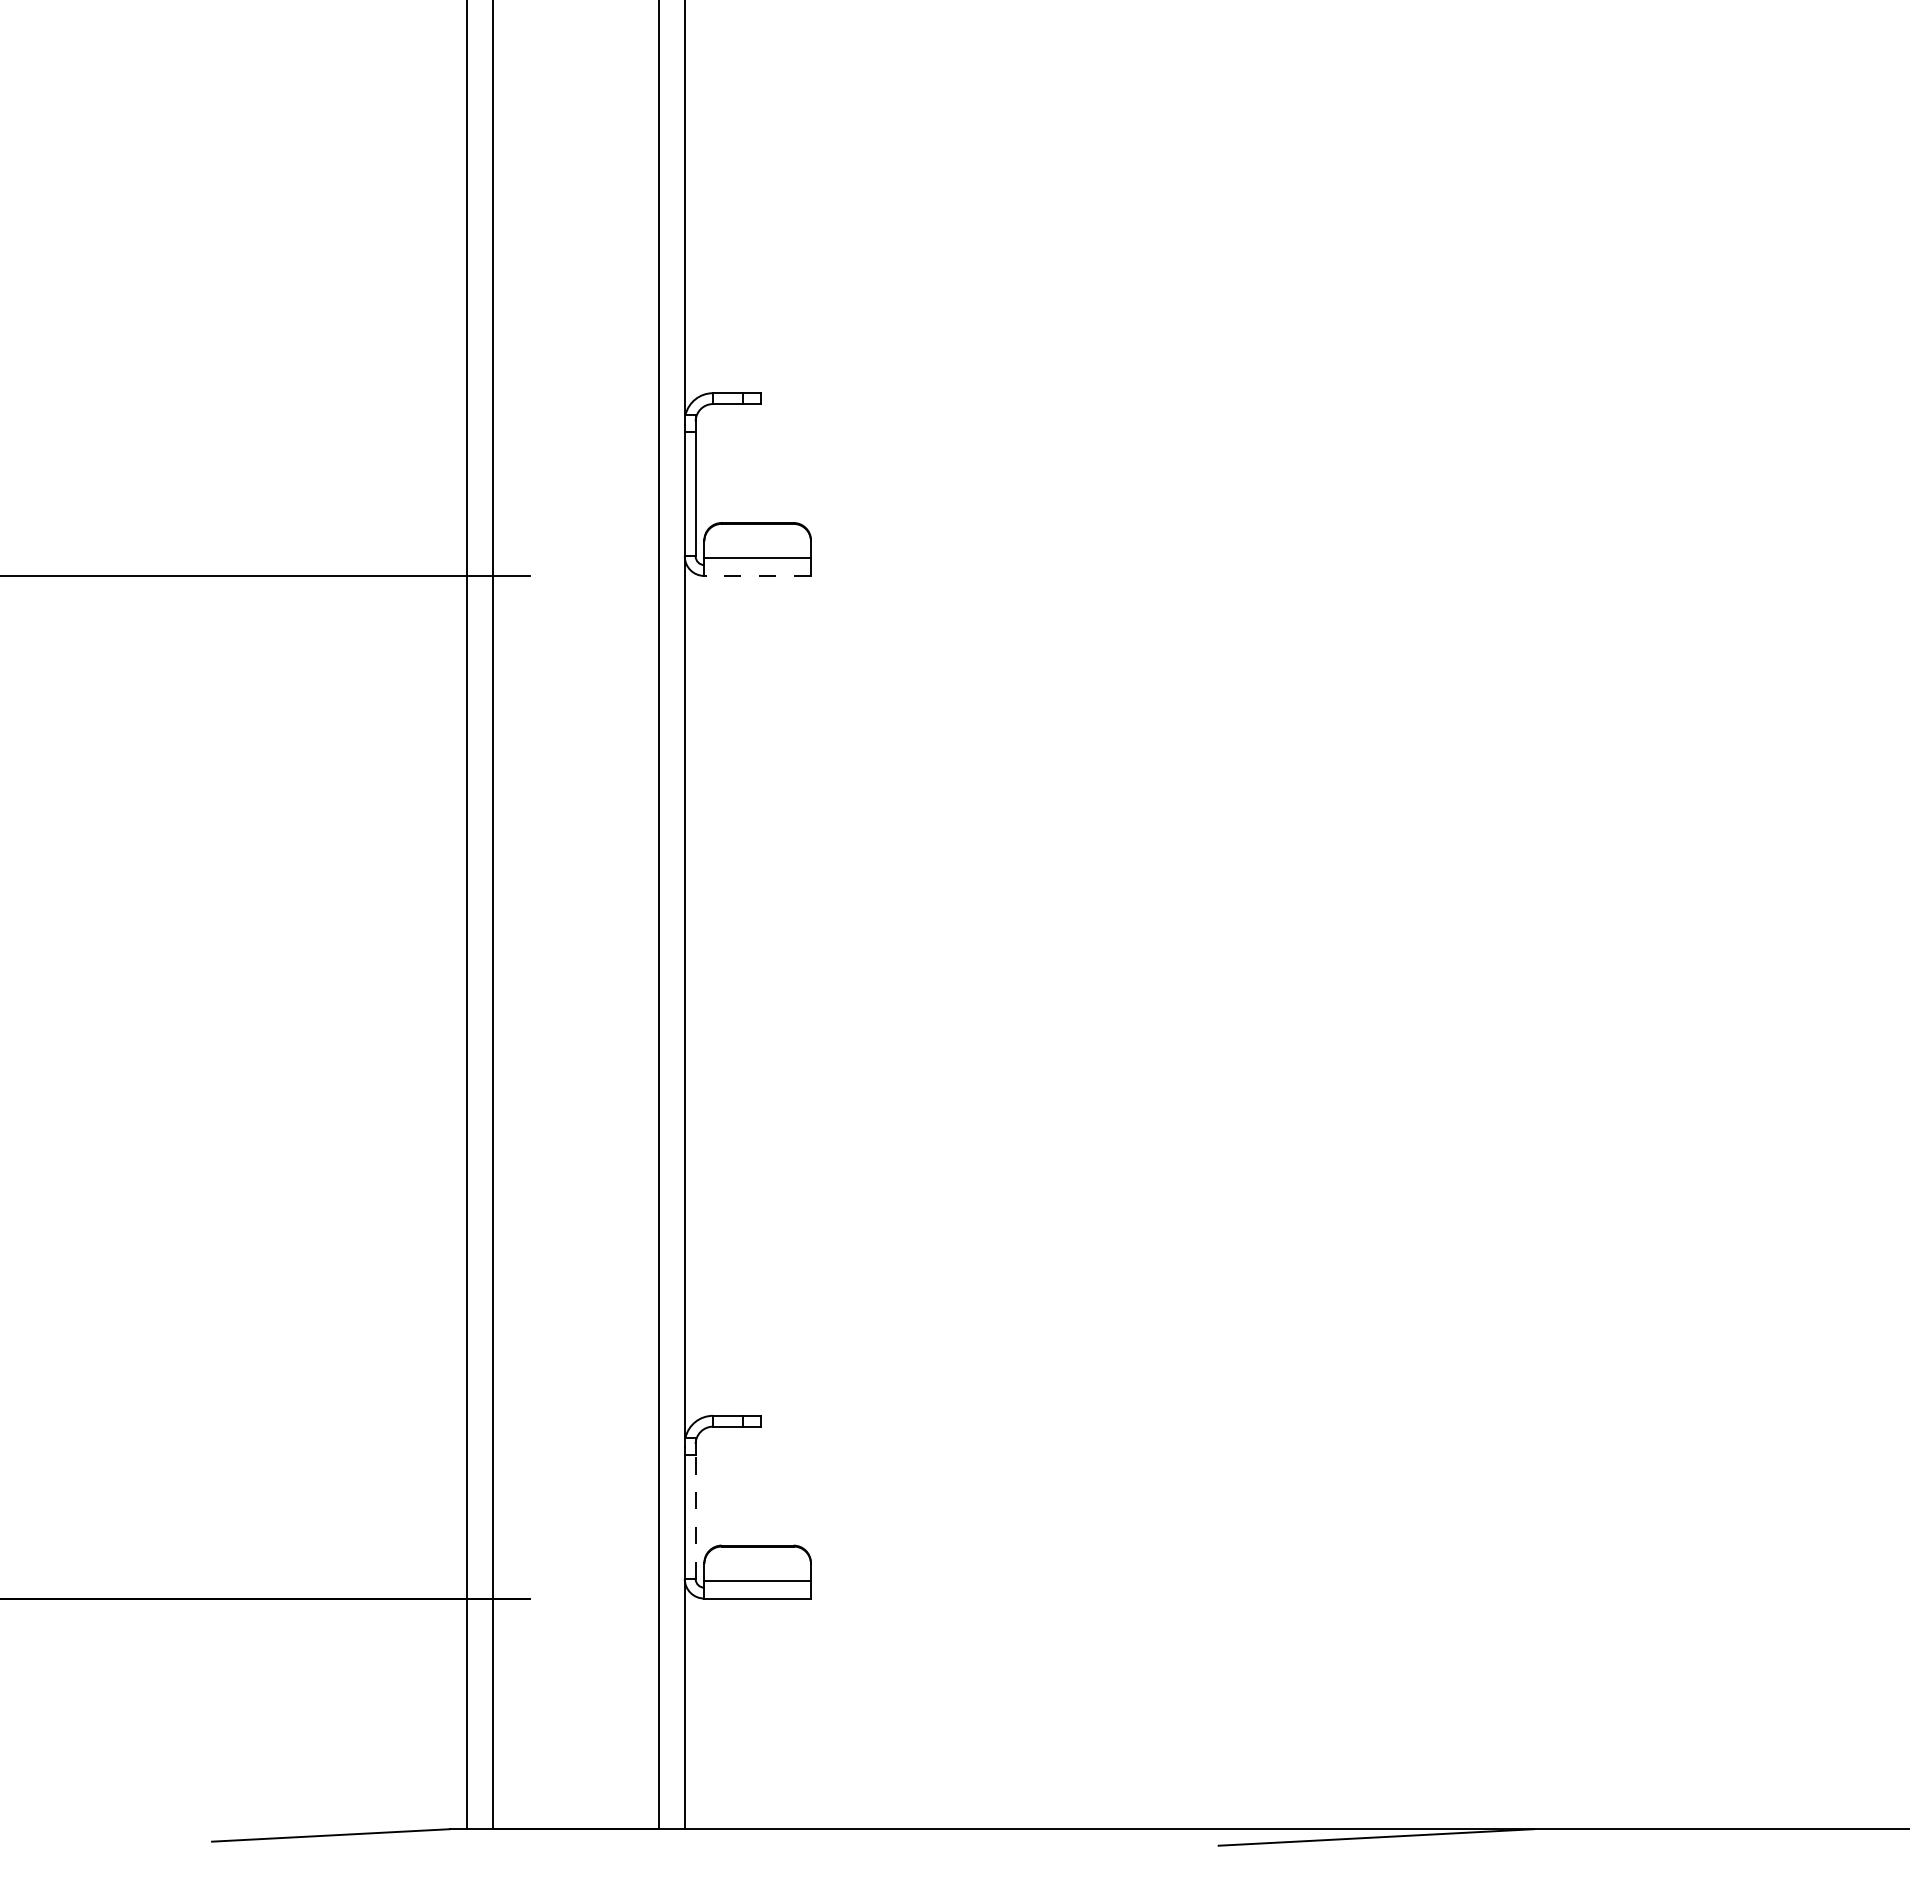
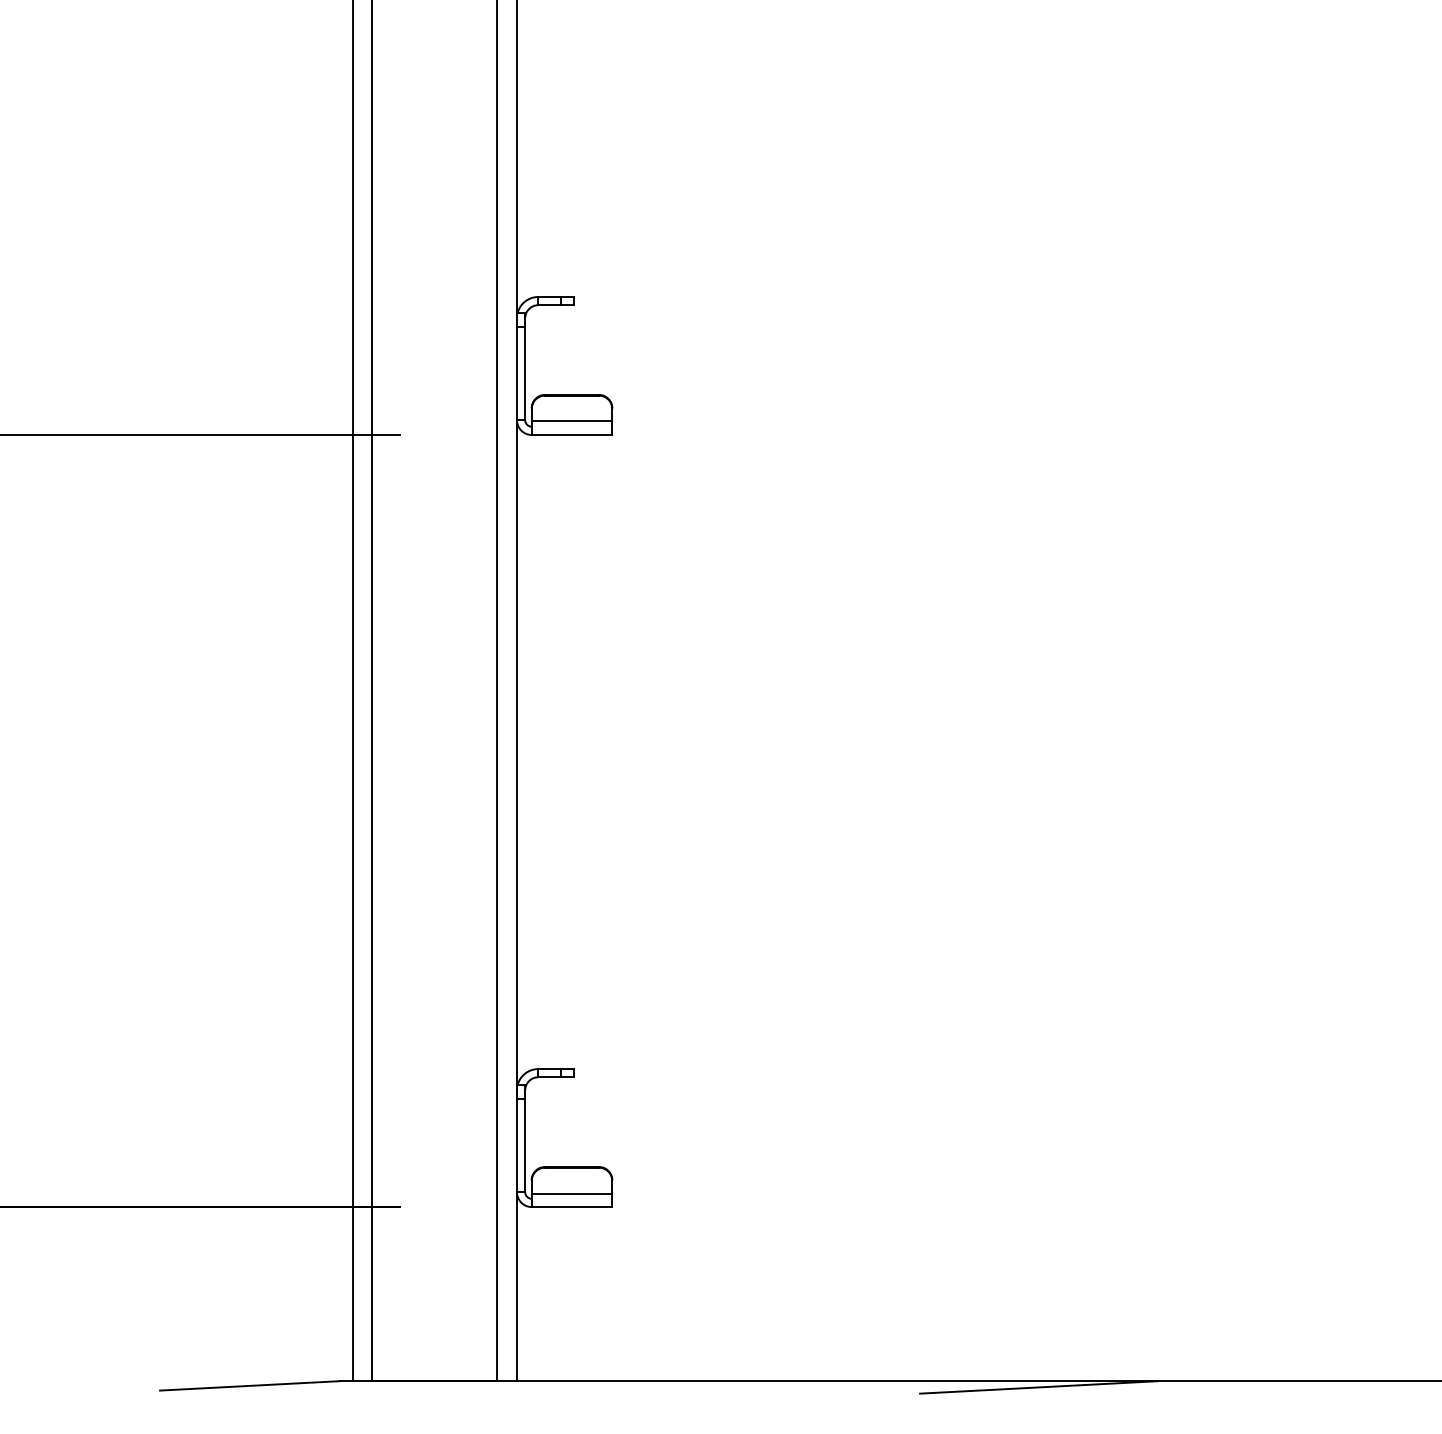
line: (756, 575) -> (571, 434), dashed -> solid
line: (696, 1517) -> (525, 1145), dashed -> solid

